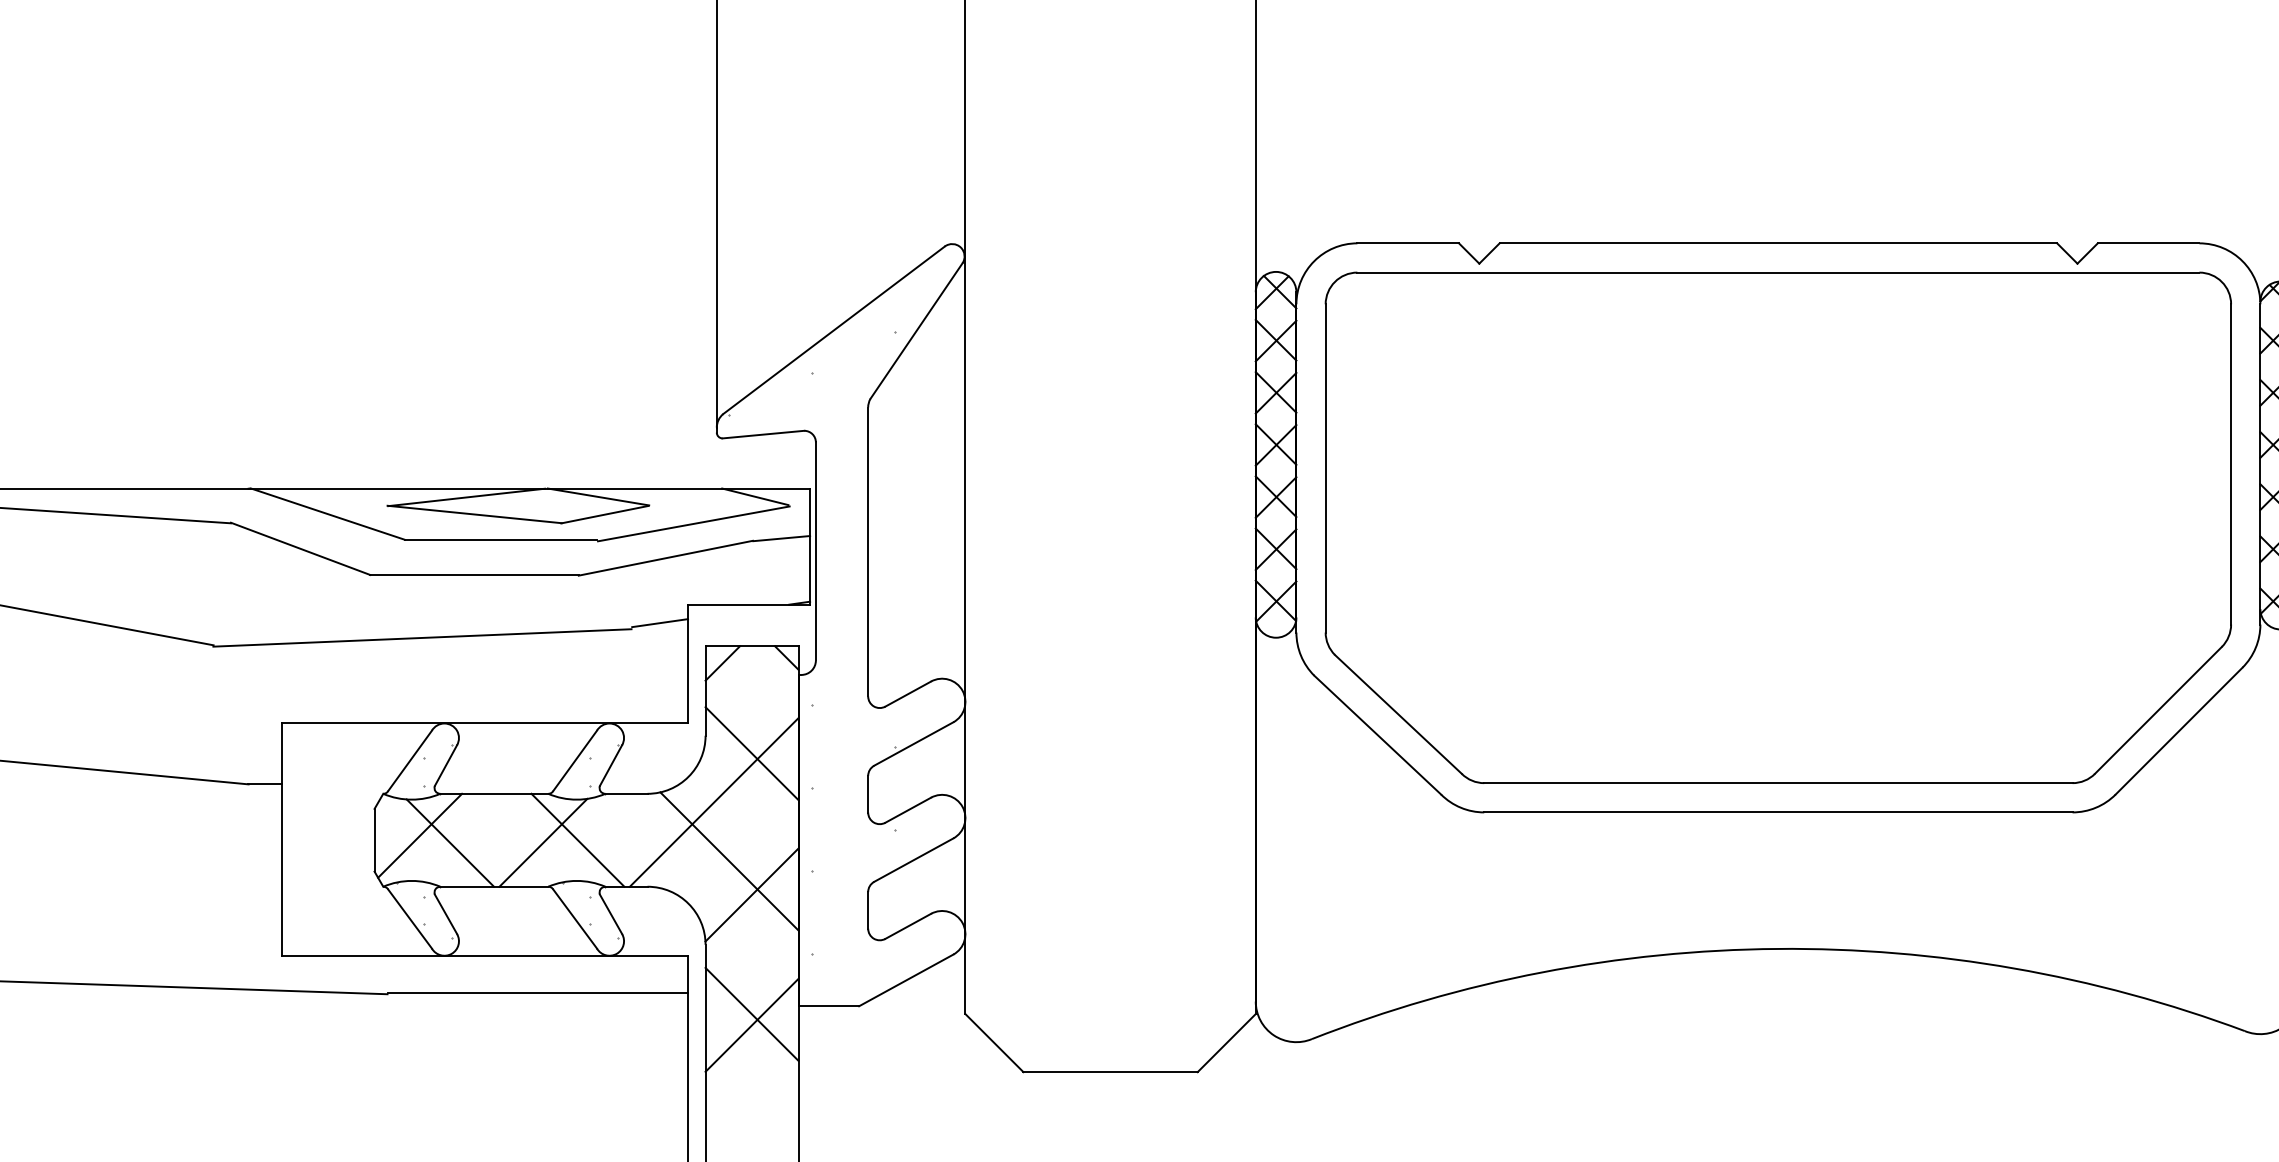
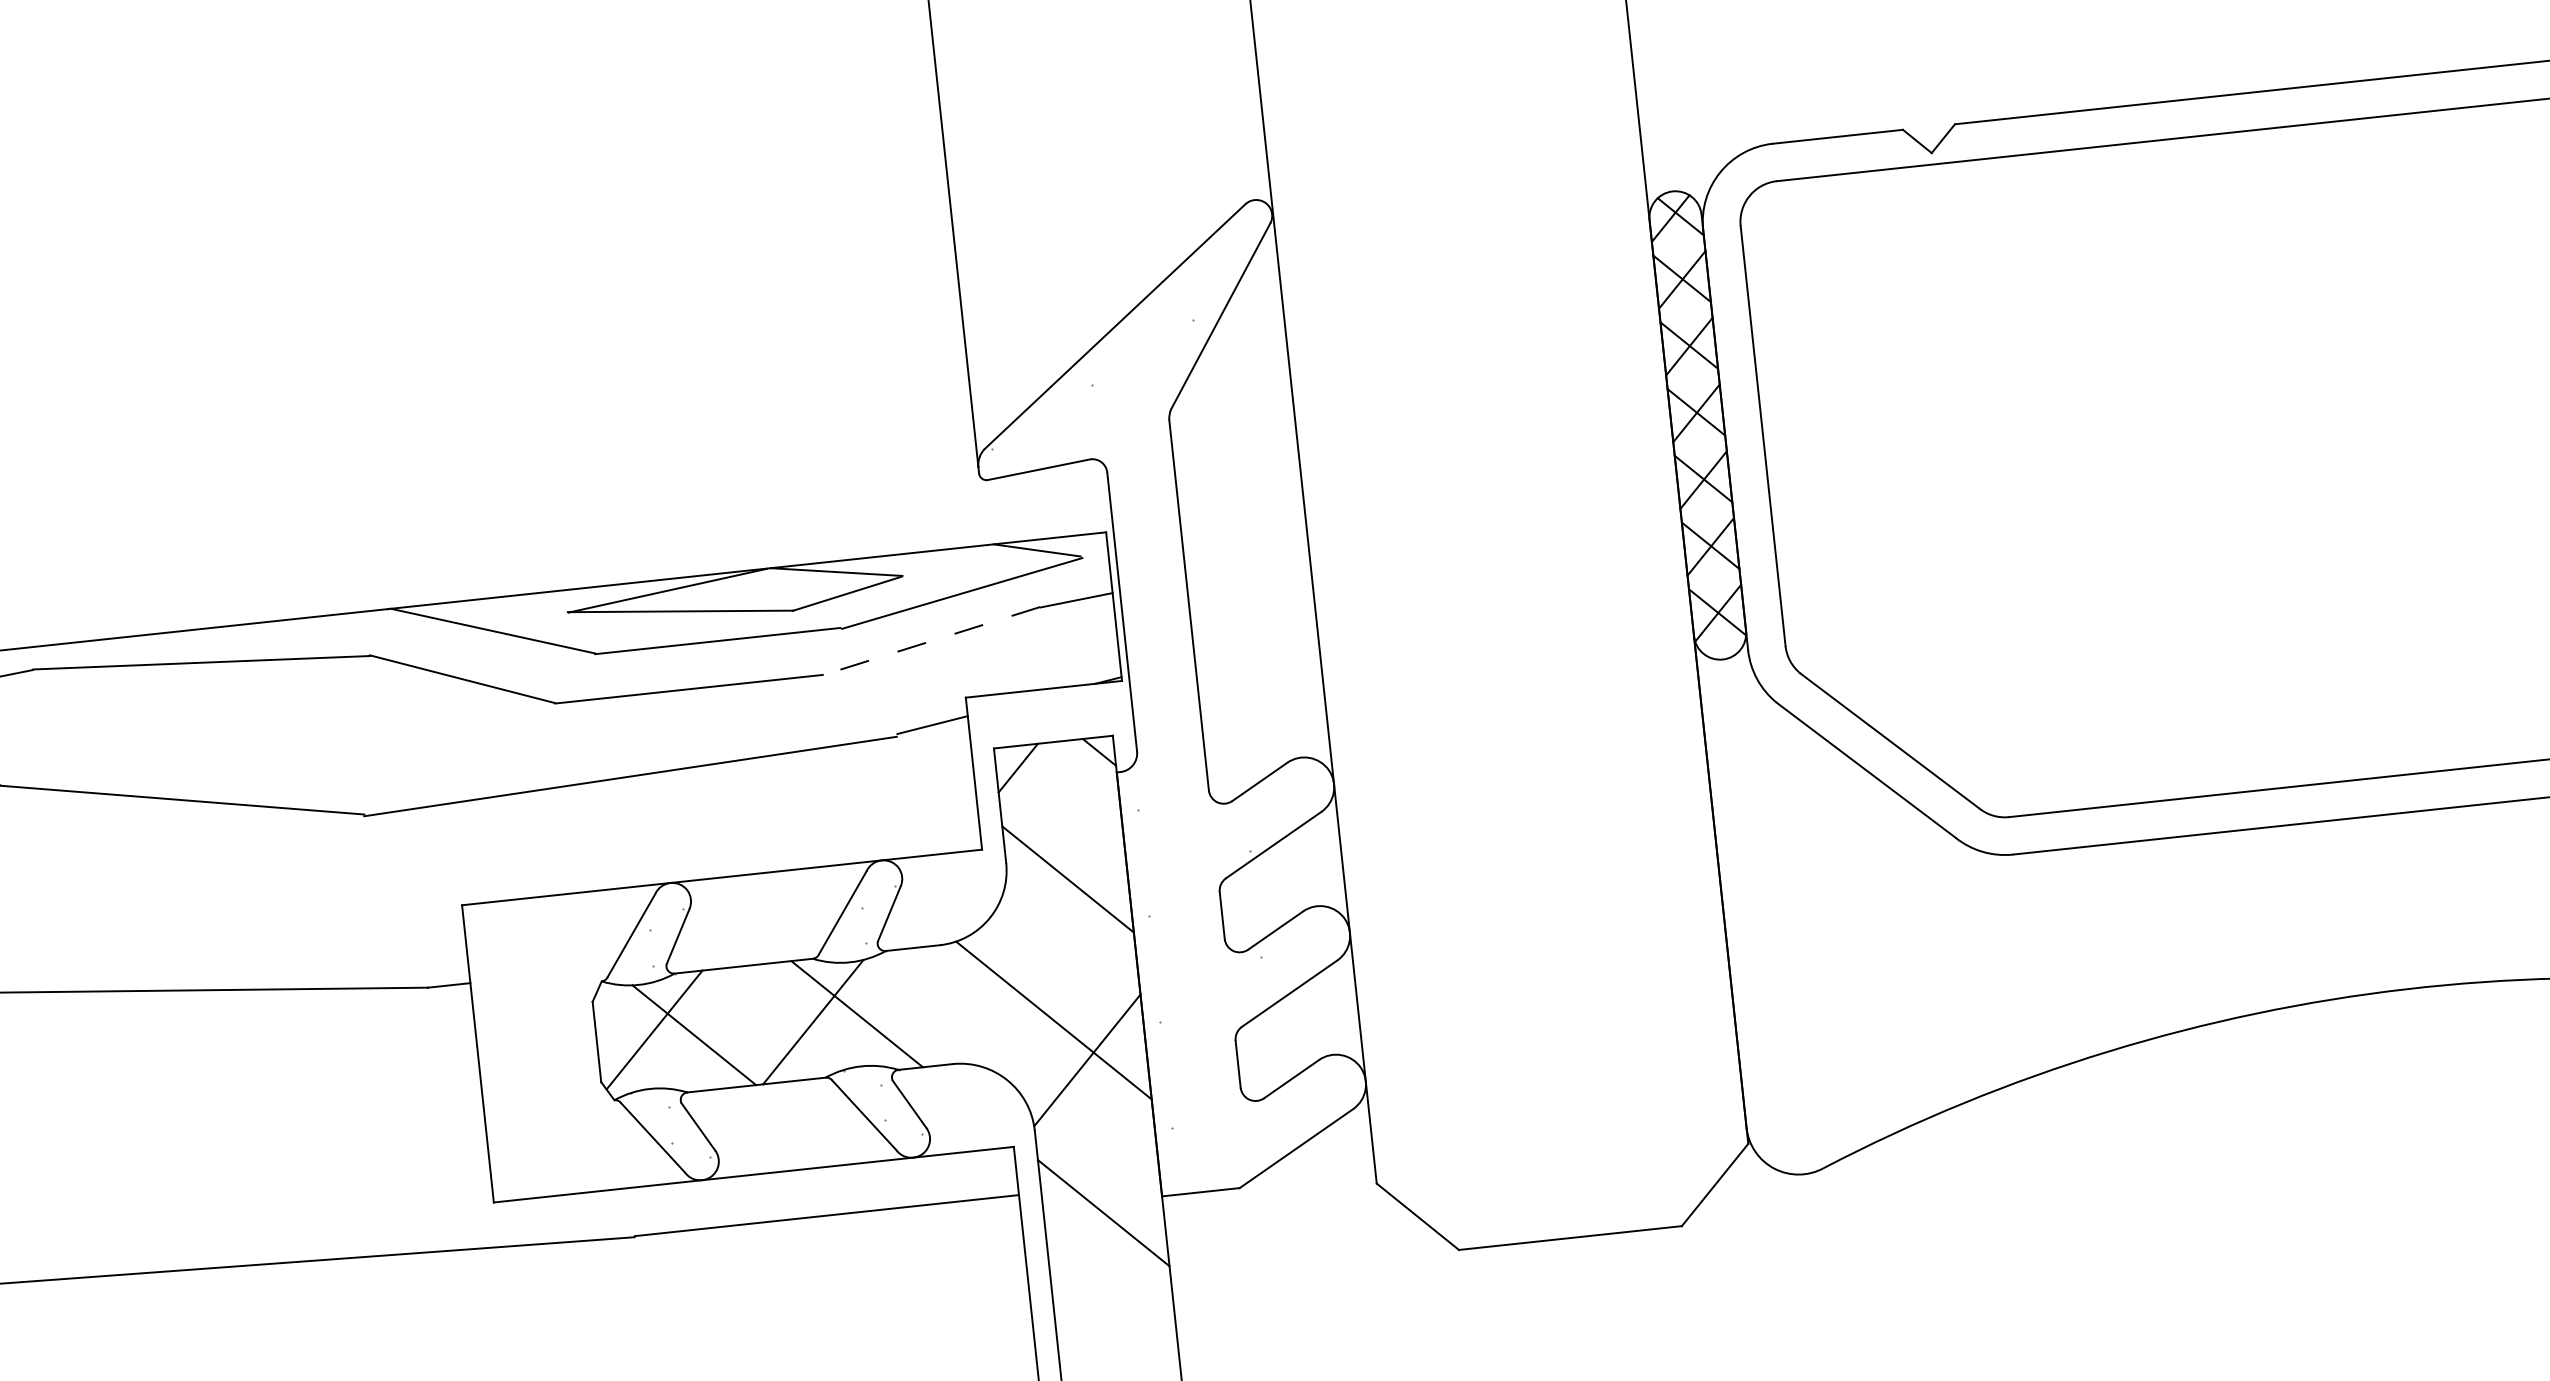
line: (665, 558) -> (930, 641), solid -> dashed
line: (713, 802) -> (1025, 947), removed
line: (751, 1024) -> (1104, 1226), removed

